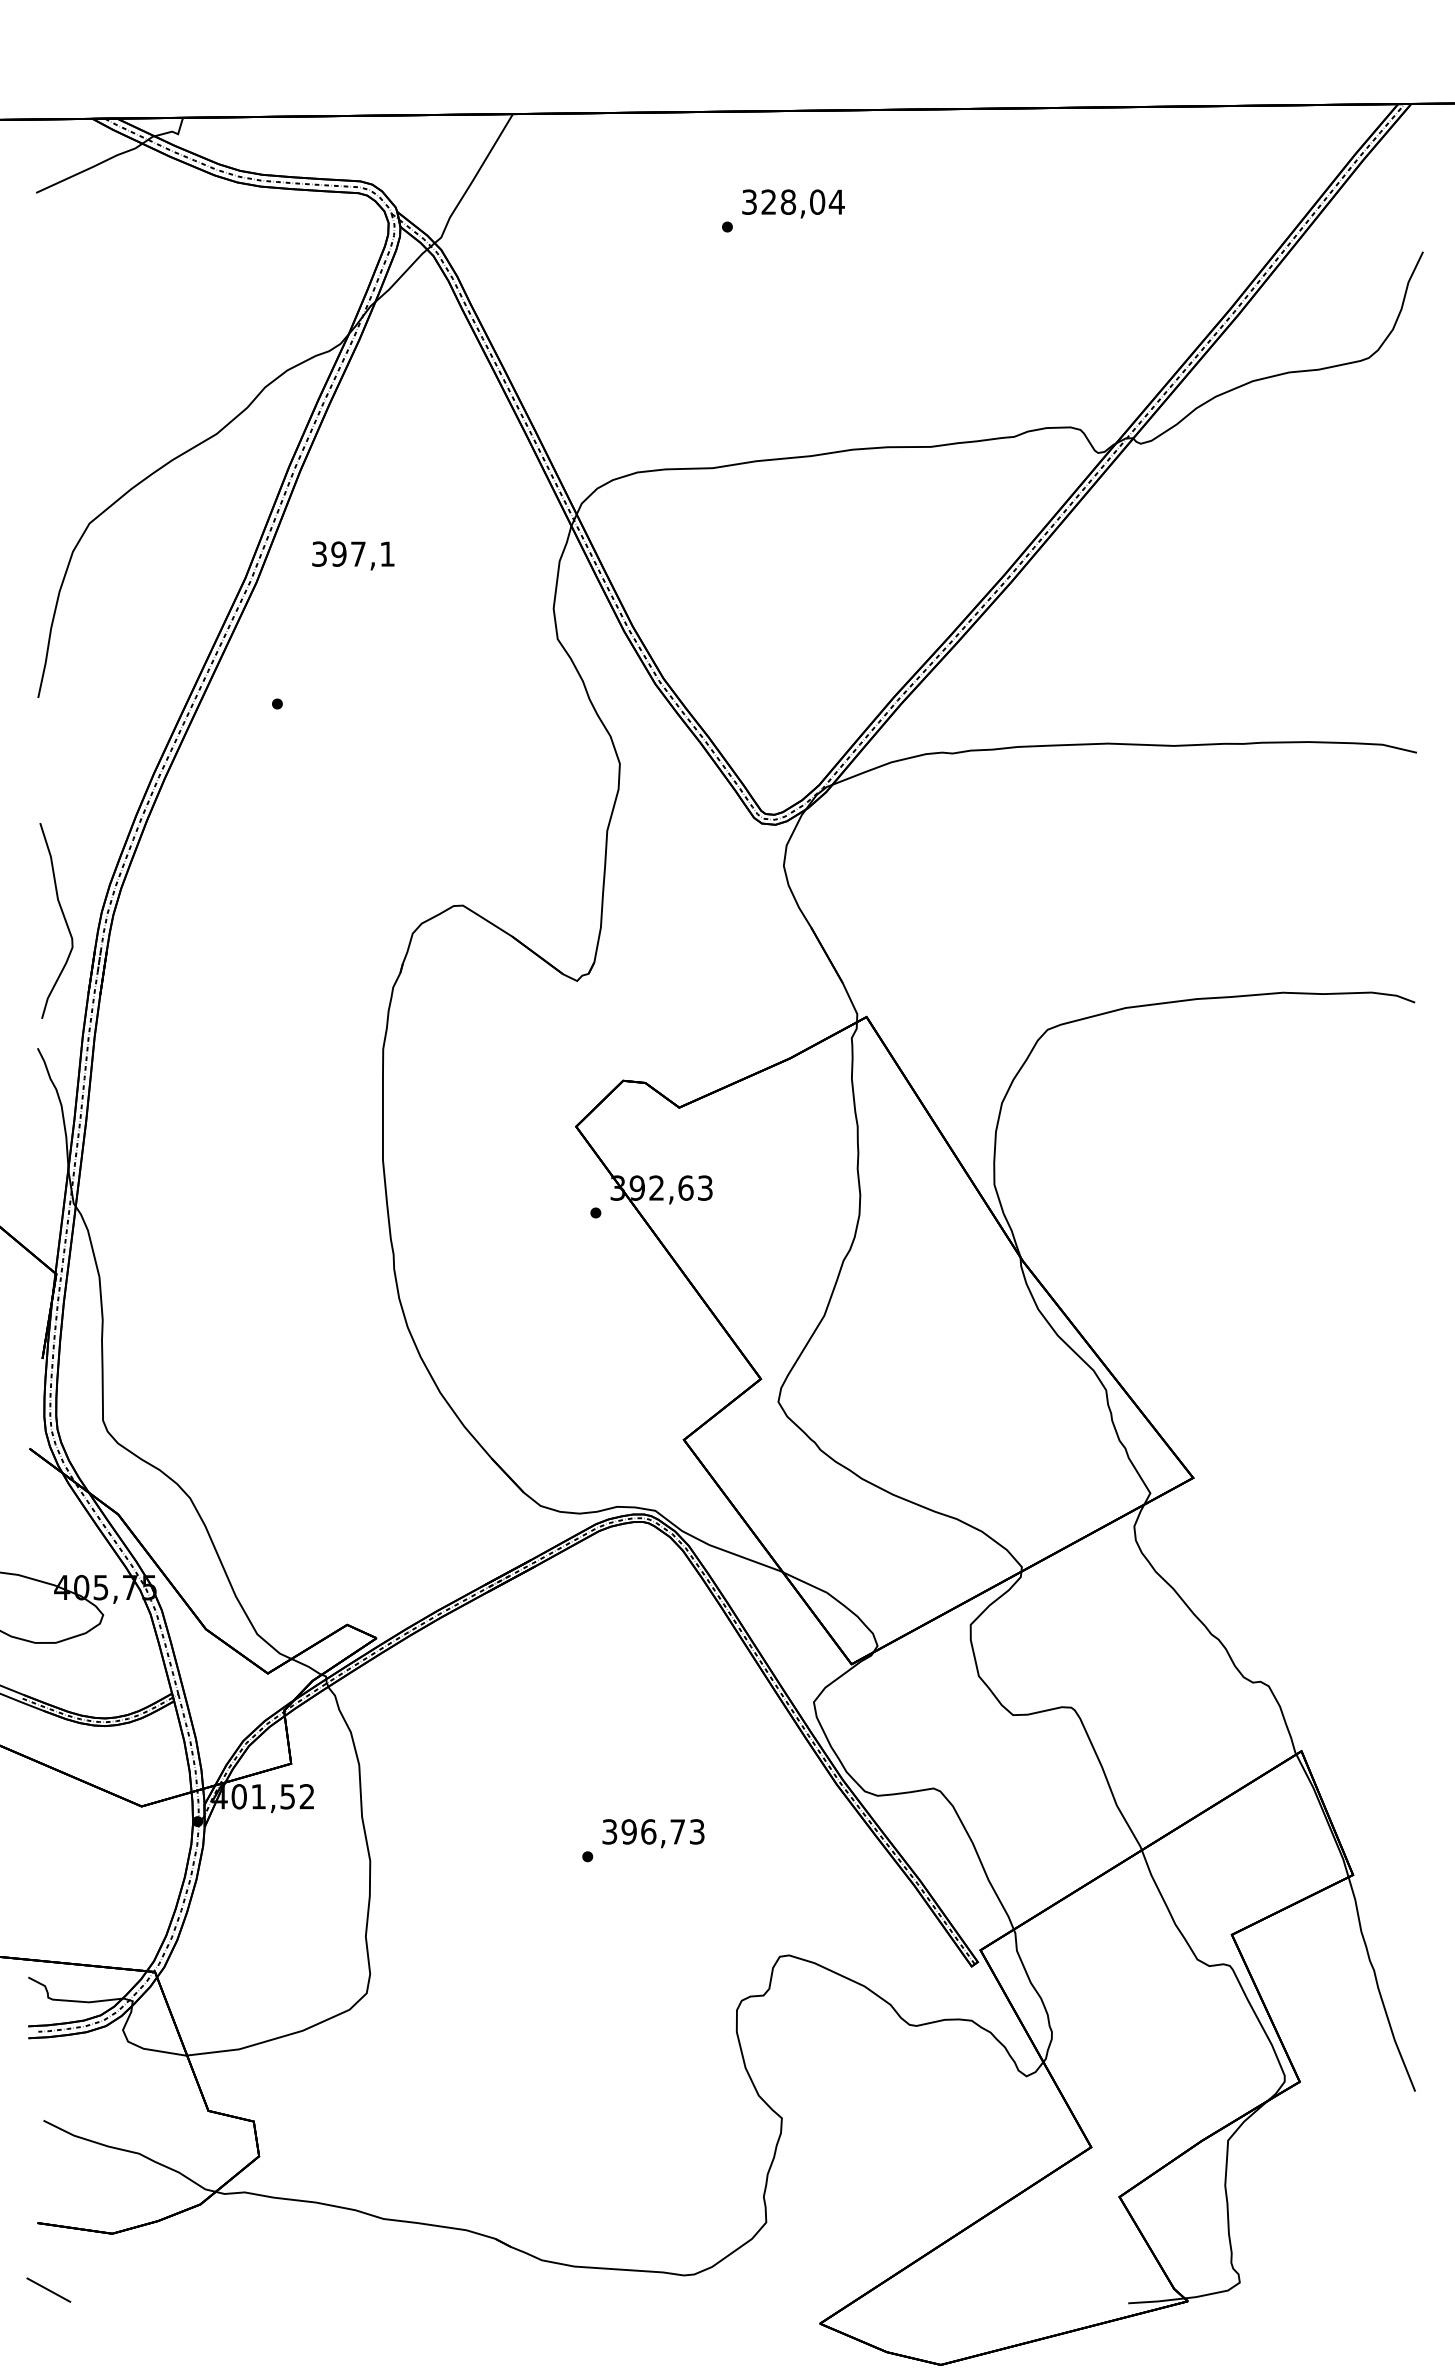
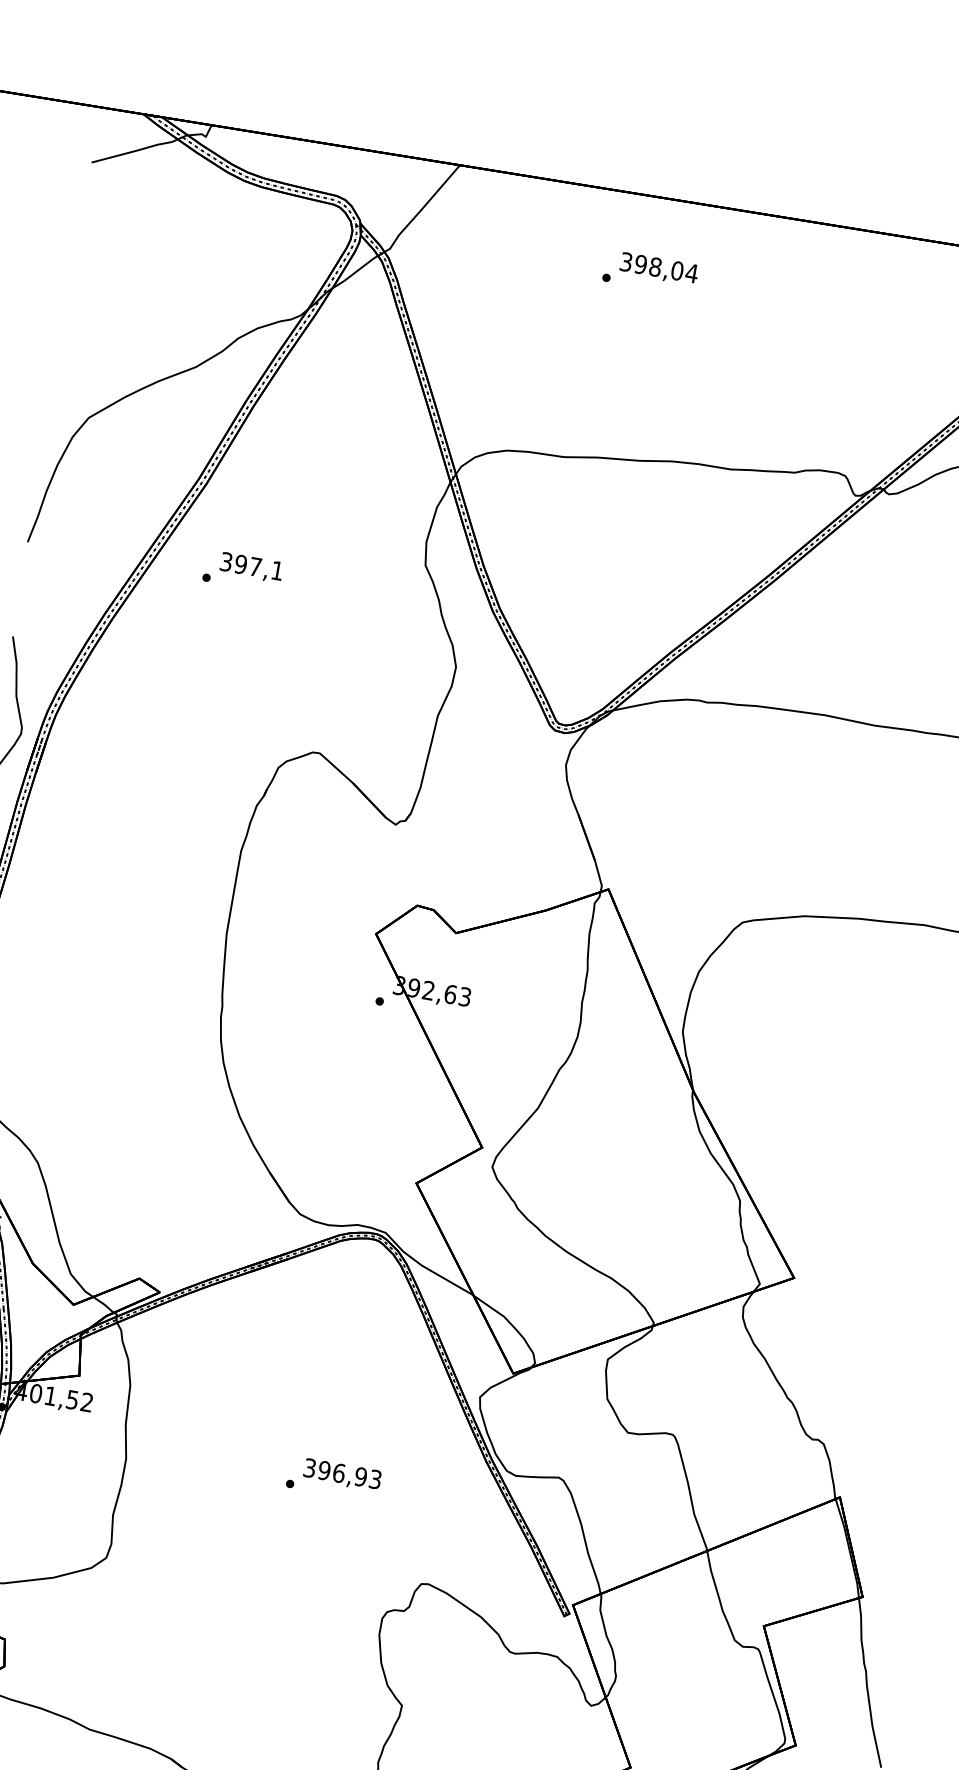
text: (768, 201) -> (640, 264), 328,04 -> 398,04
text: (353, 555) -> (251, 567), moved
text: (677, 1831) -> (360, 1476), 396,73 -> 396,93

